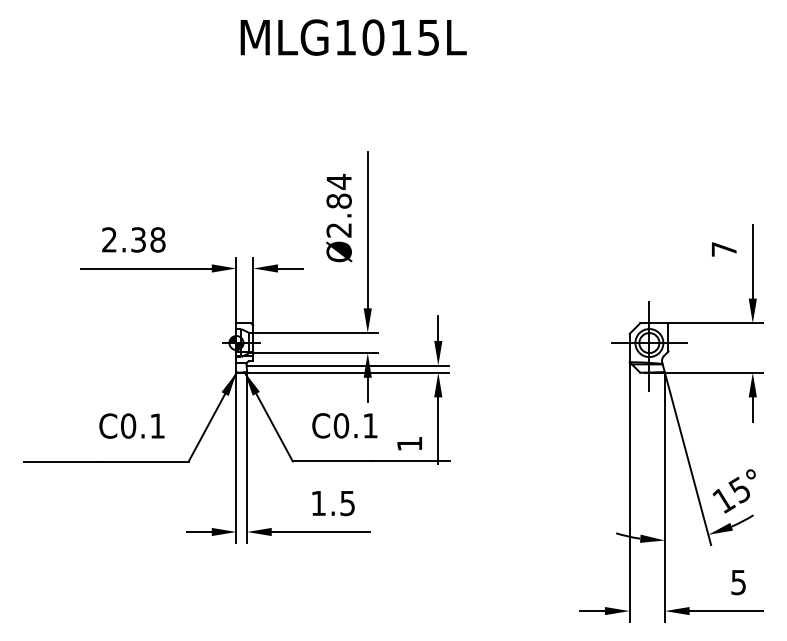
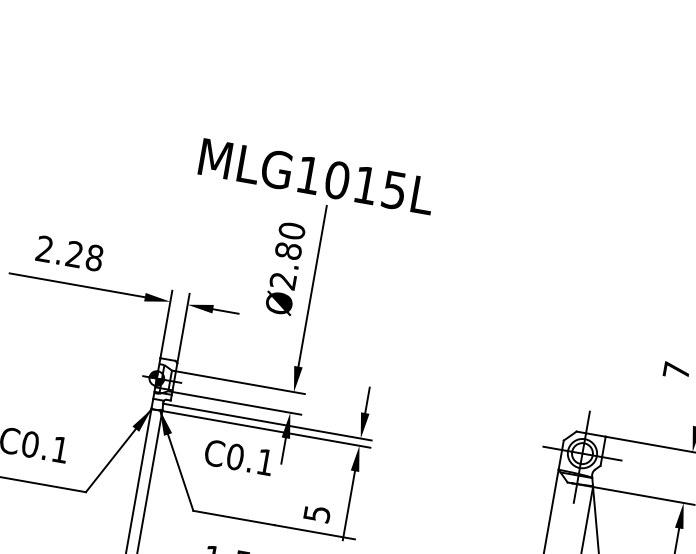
text: (353, 37) -> (316, 176), moved
text: (338, 181) -> (291, 230), Ø2.84 -> Ø2.80
text: (138, 239) -> (74, 254), 2.38 -> 2.28
text: (344, 425) -> (238, 457), moved
text: (409, 444) -> (316, 514), 1 -> 5

